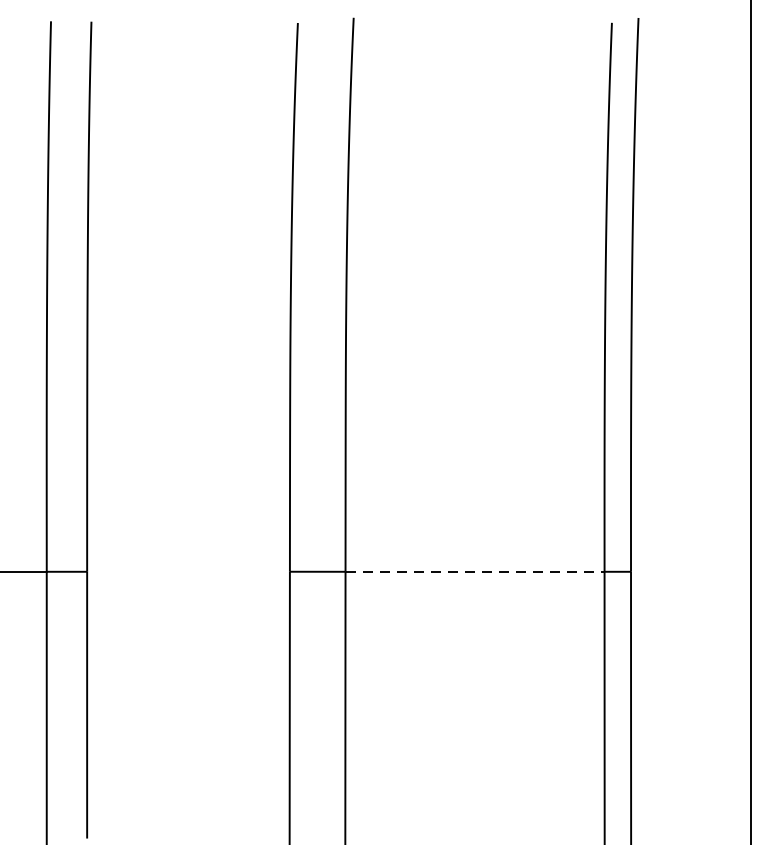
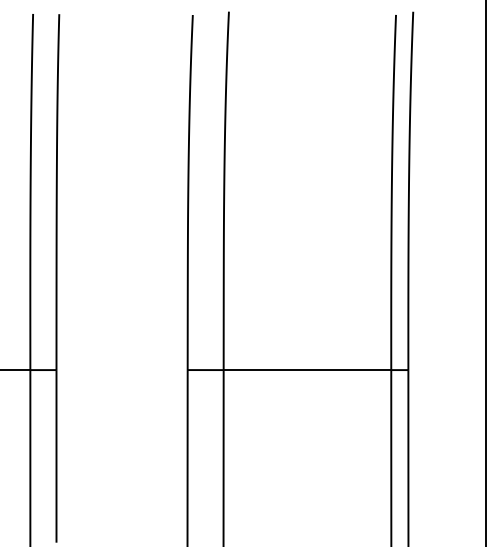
line: (475, 572) -> (307, 370), dashed -> solid

